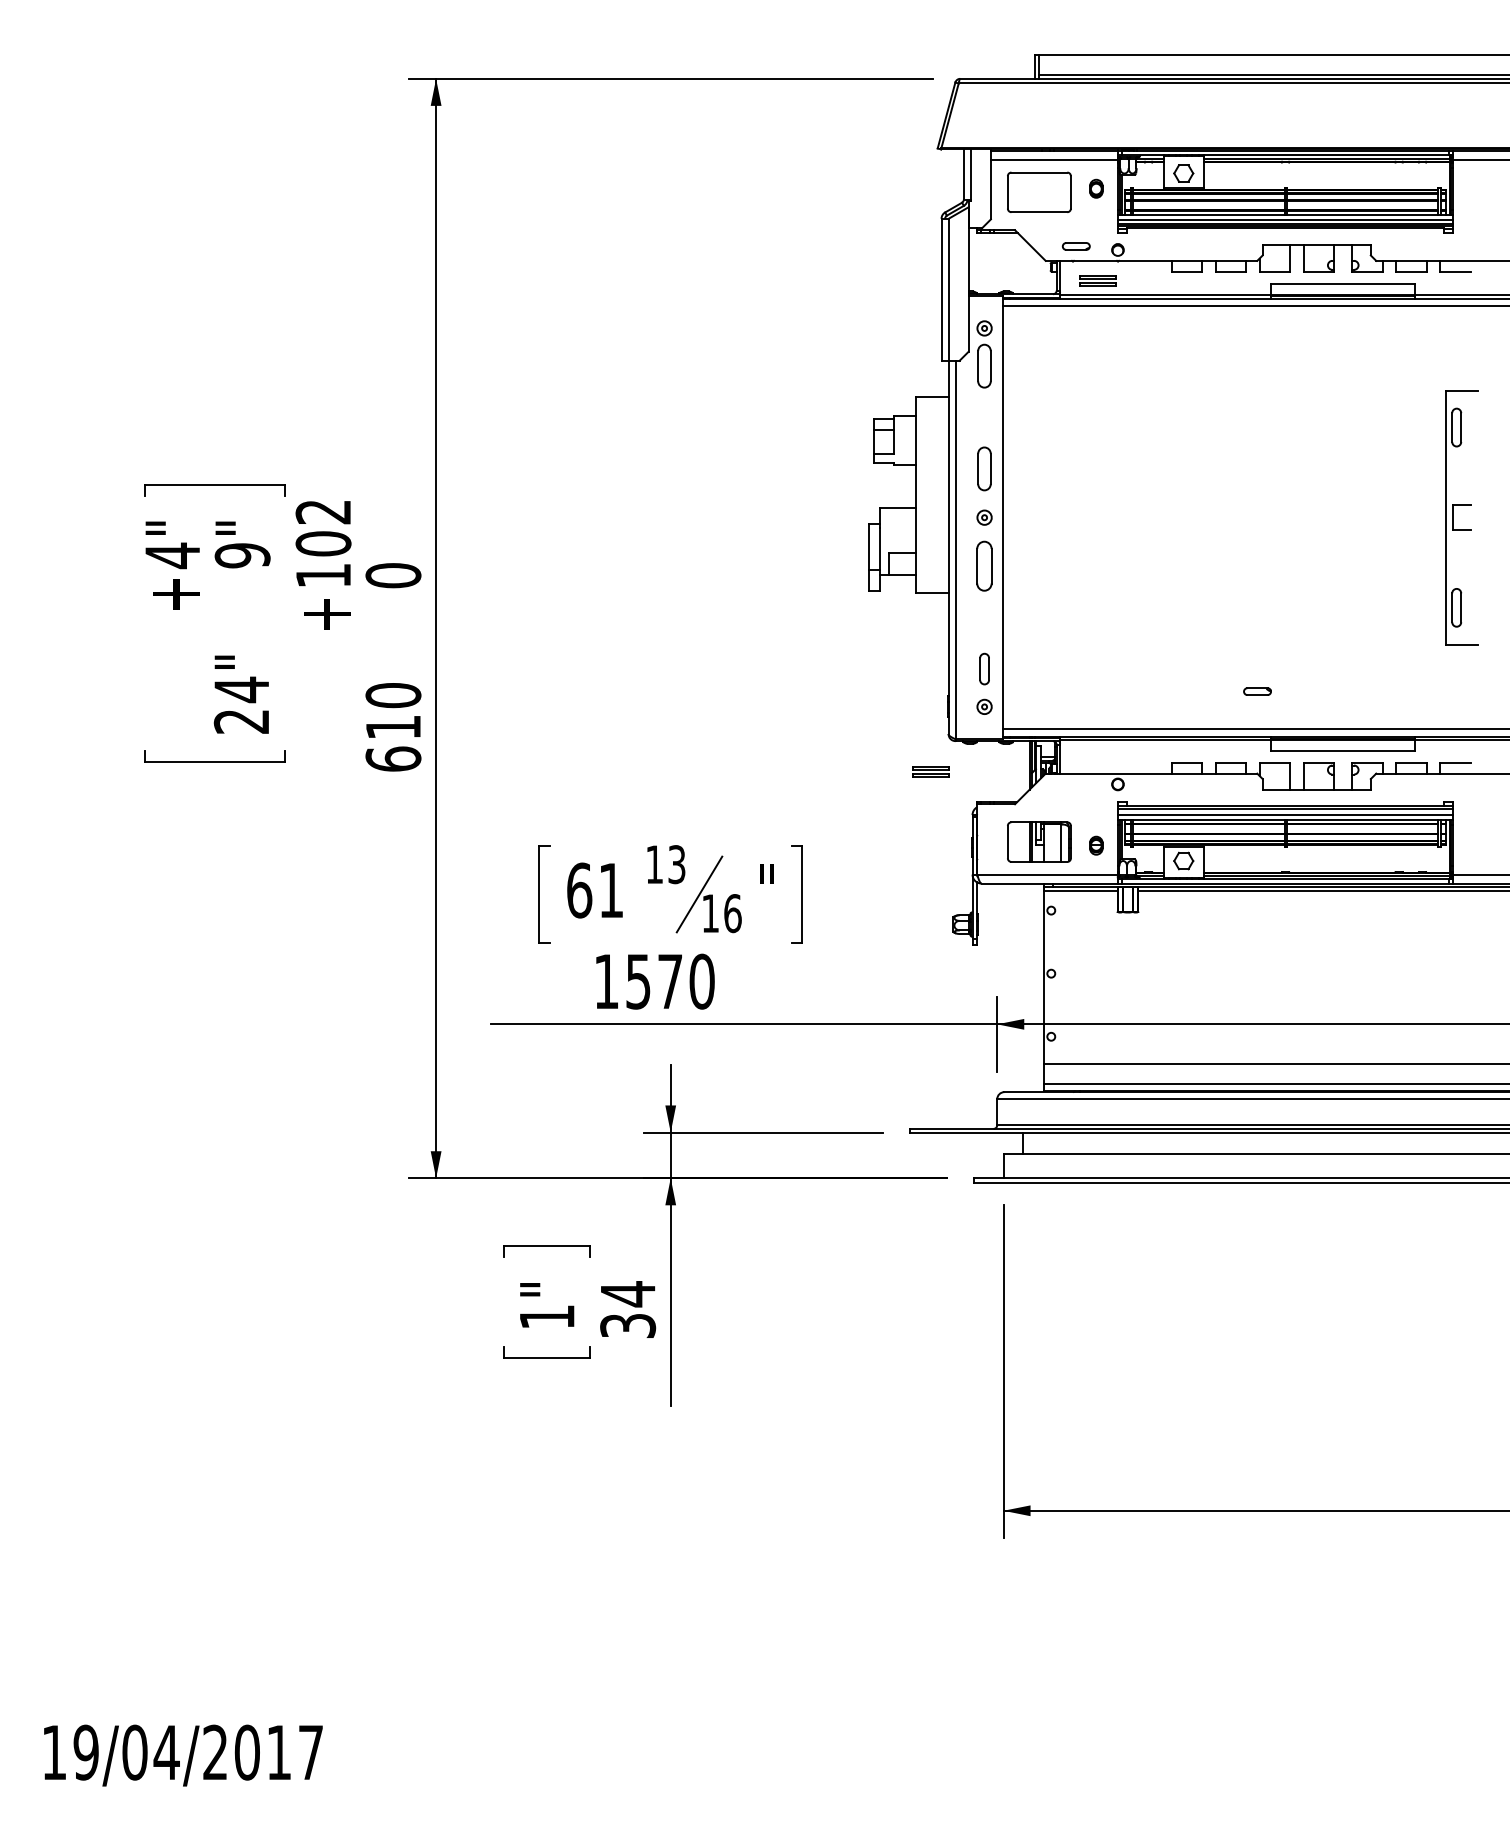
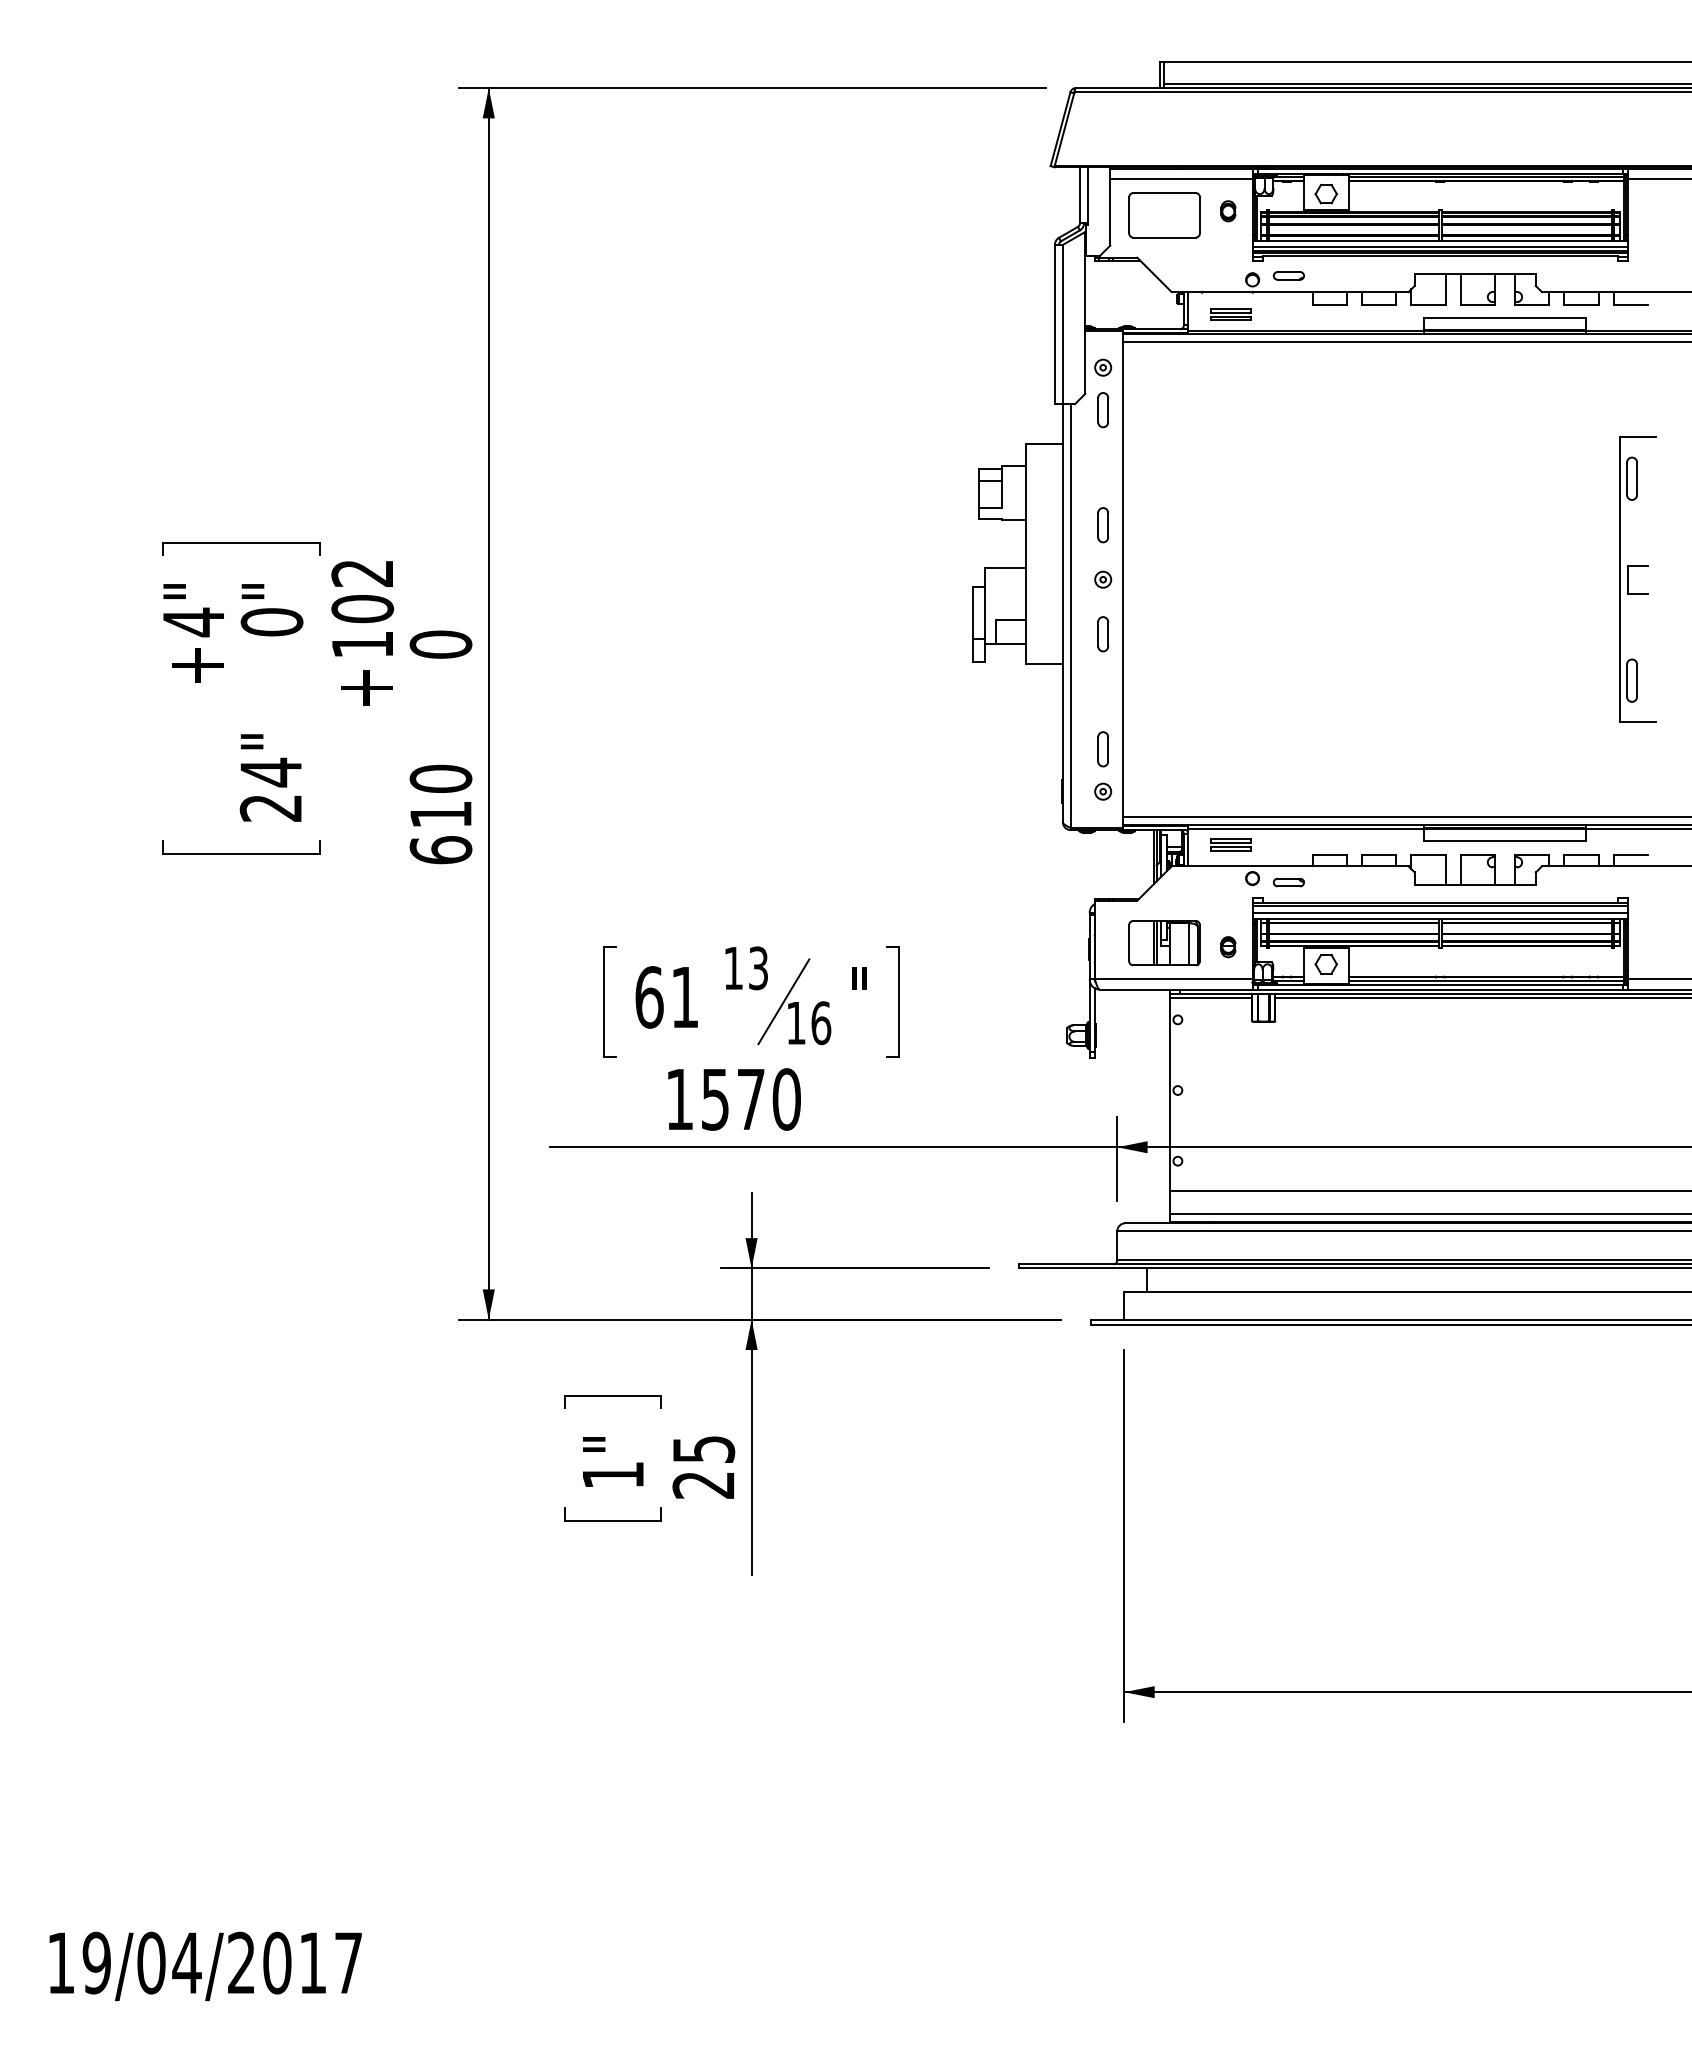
part: (1075, 246) -> (1288, 275), moved
part: (984, 366) -> (1103, 410), size x0.71
part: (984, 469) -> (1103, 525), size x0.71
text: (242, 555) -> (271, 622), 9" -> 0"
part: (984, 566) -> (1103, 634), size x0.62
part: (1257, 691) -> (1288, 882), moved
part: (930, 771) -> (1230, 844), moved
text: (627, 1309) -> (703, 1466), 34 -> 25

